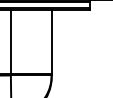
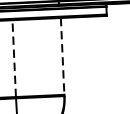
line: (10, 41) -> (13, 58), solid -> dashed
line: (51, 42) -> (62, 57), solid -> dashed

